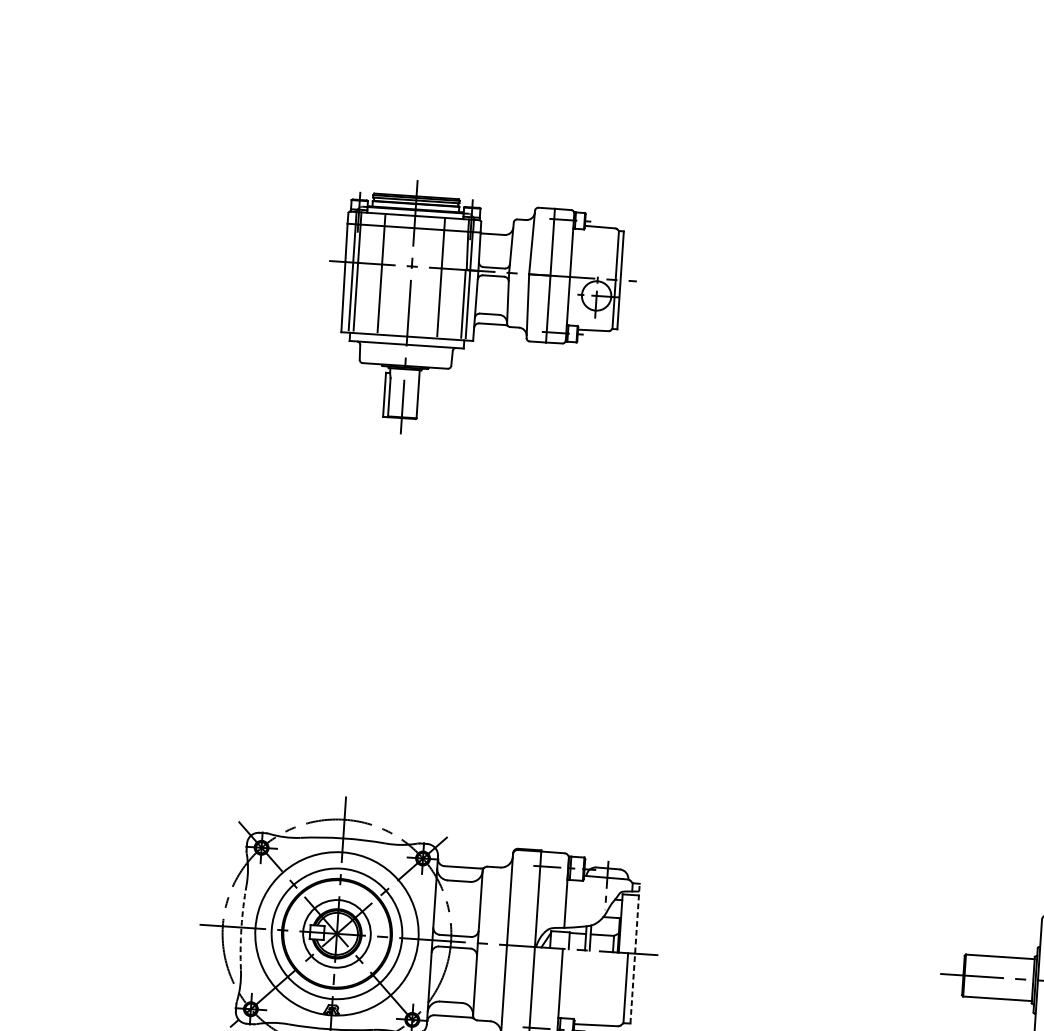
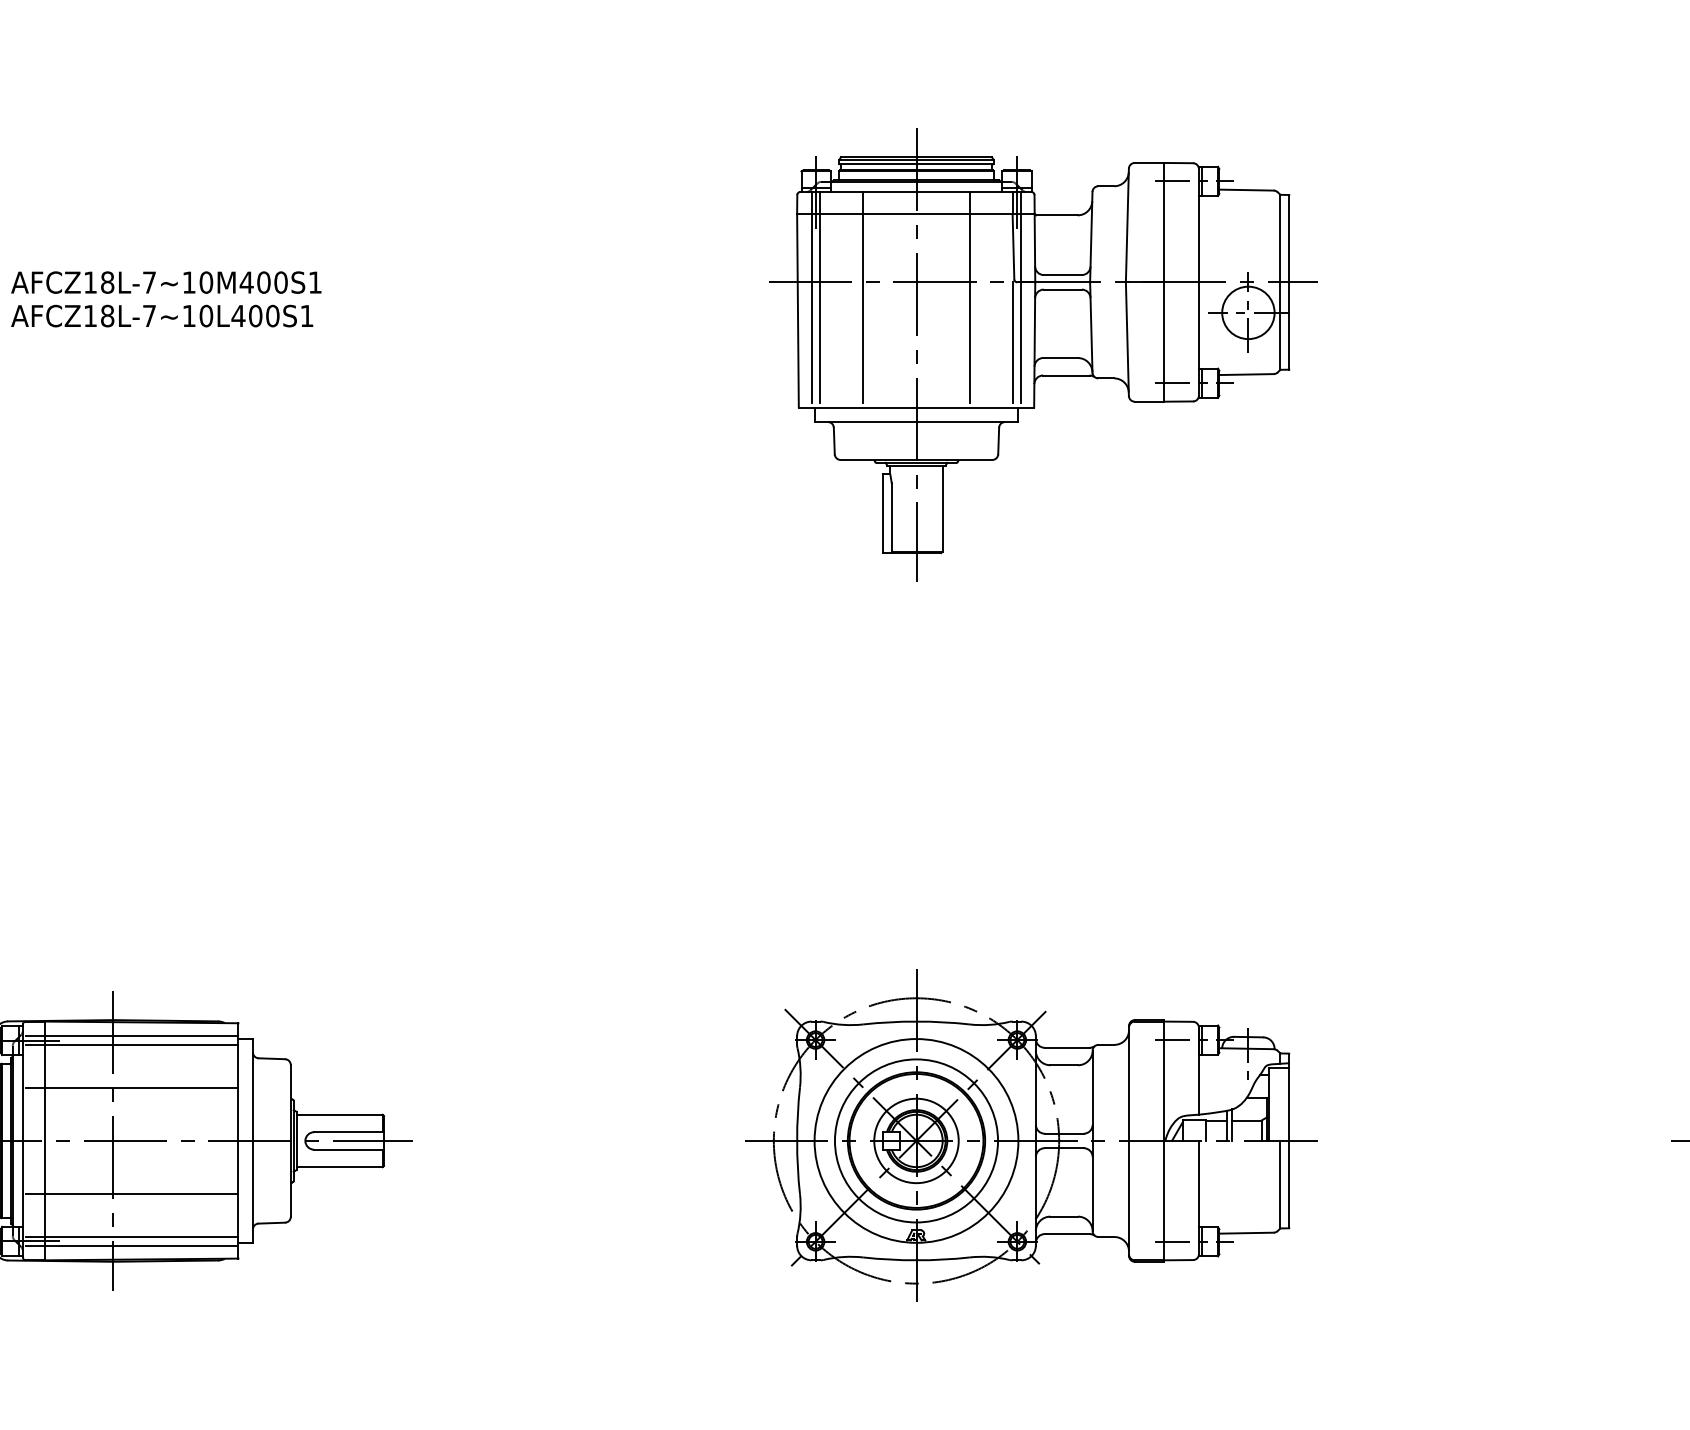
part: (480, 311) -> (1043, 354), size x1.43
arc: (241, 927) -> (797, 1140), dashed -> solid
line: (635, 953) -> (1289, 1140), dashed -> solid

